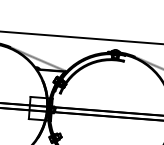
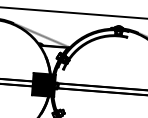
fill: (40, 108) -> (43, 84), added

